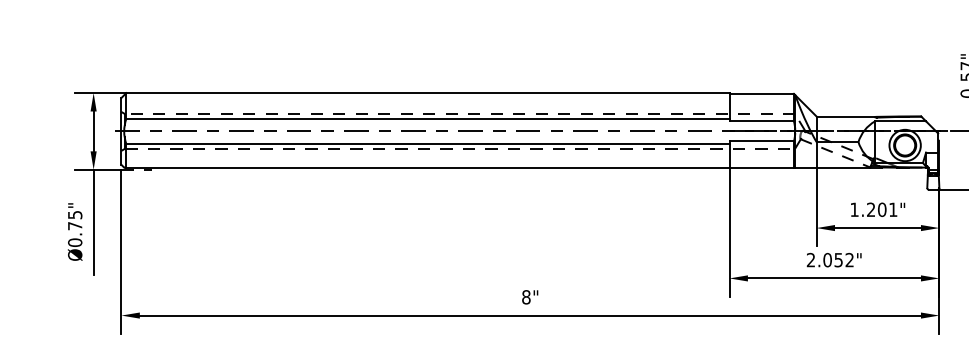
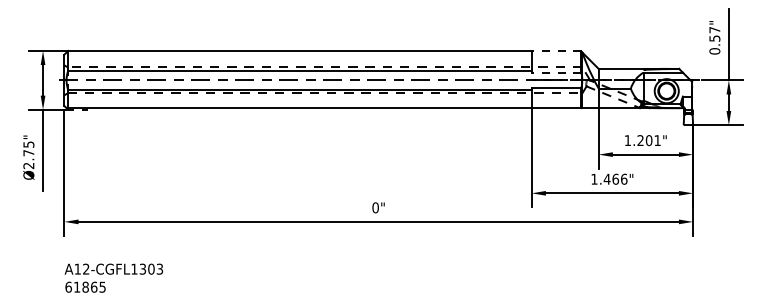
line: (761, 93) -> (556, 51), solid -> dashed
line: (761, 121) -> (556, 72), solid -> dashed
text: (74, 242) -> (28, 165), Ø0.75" -> Ø2.75"
text: (830, 259) -> (609, 178), 2.052" -> 1.466"
text: (526, 296) -> (375, 207), 8" -> 0"

